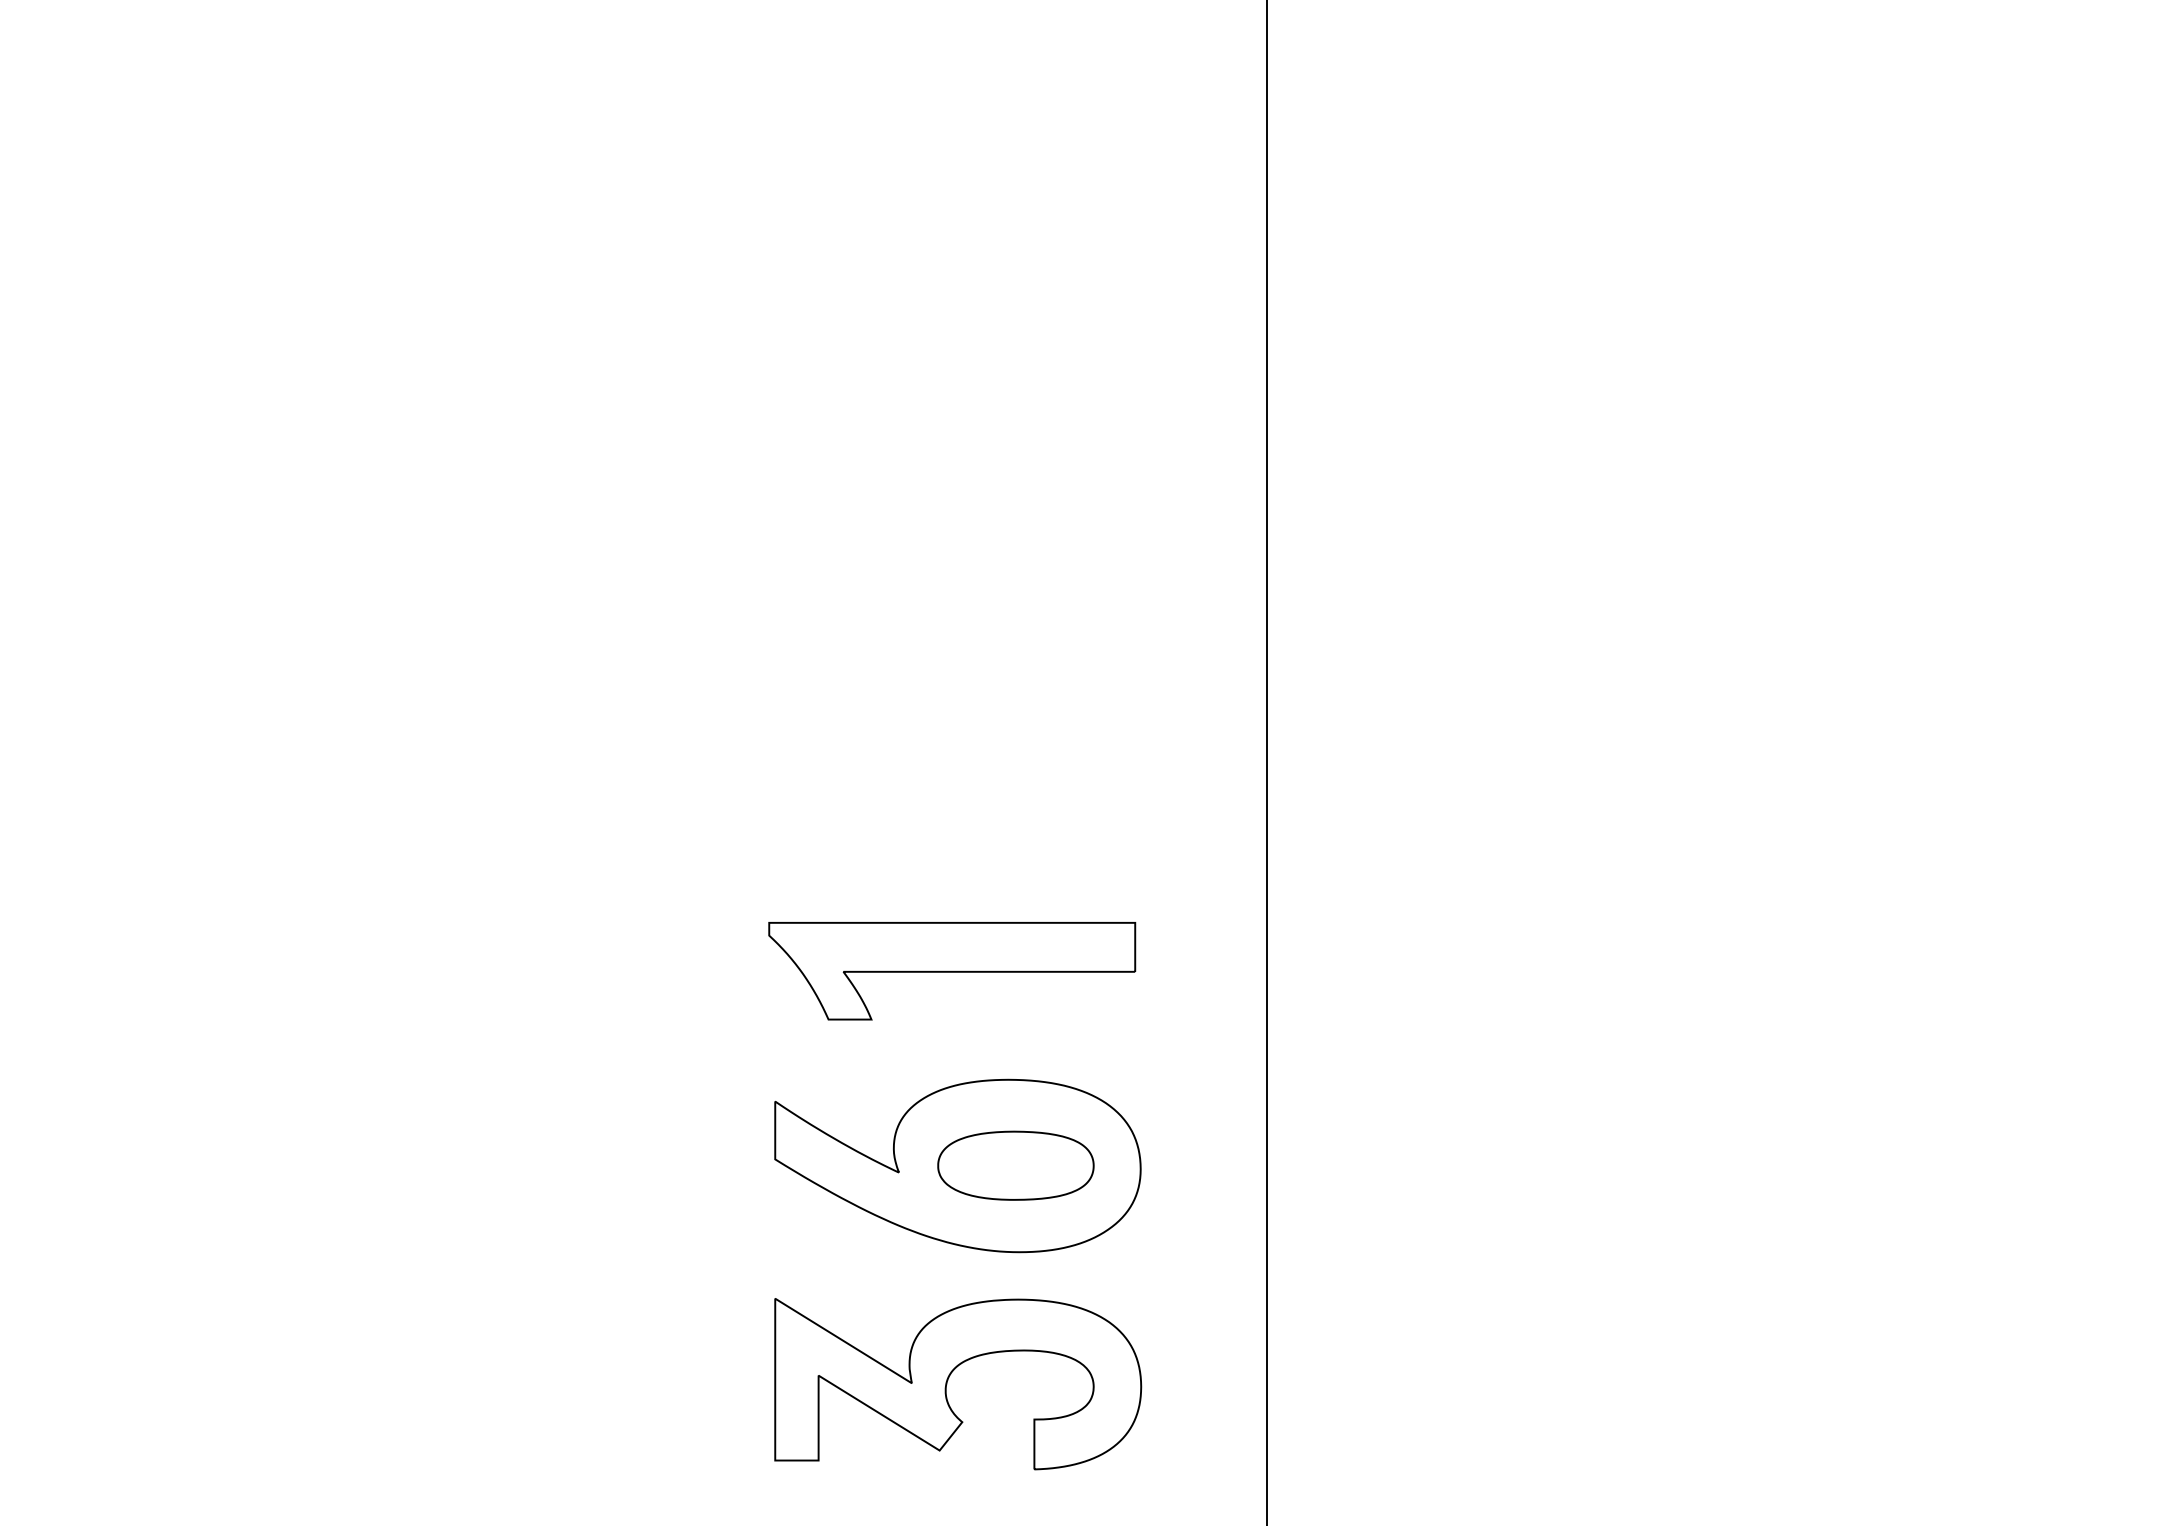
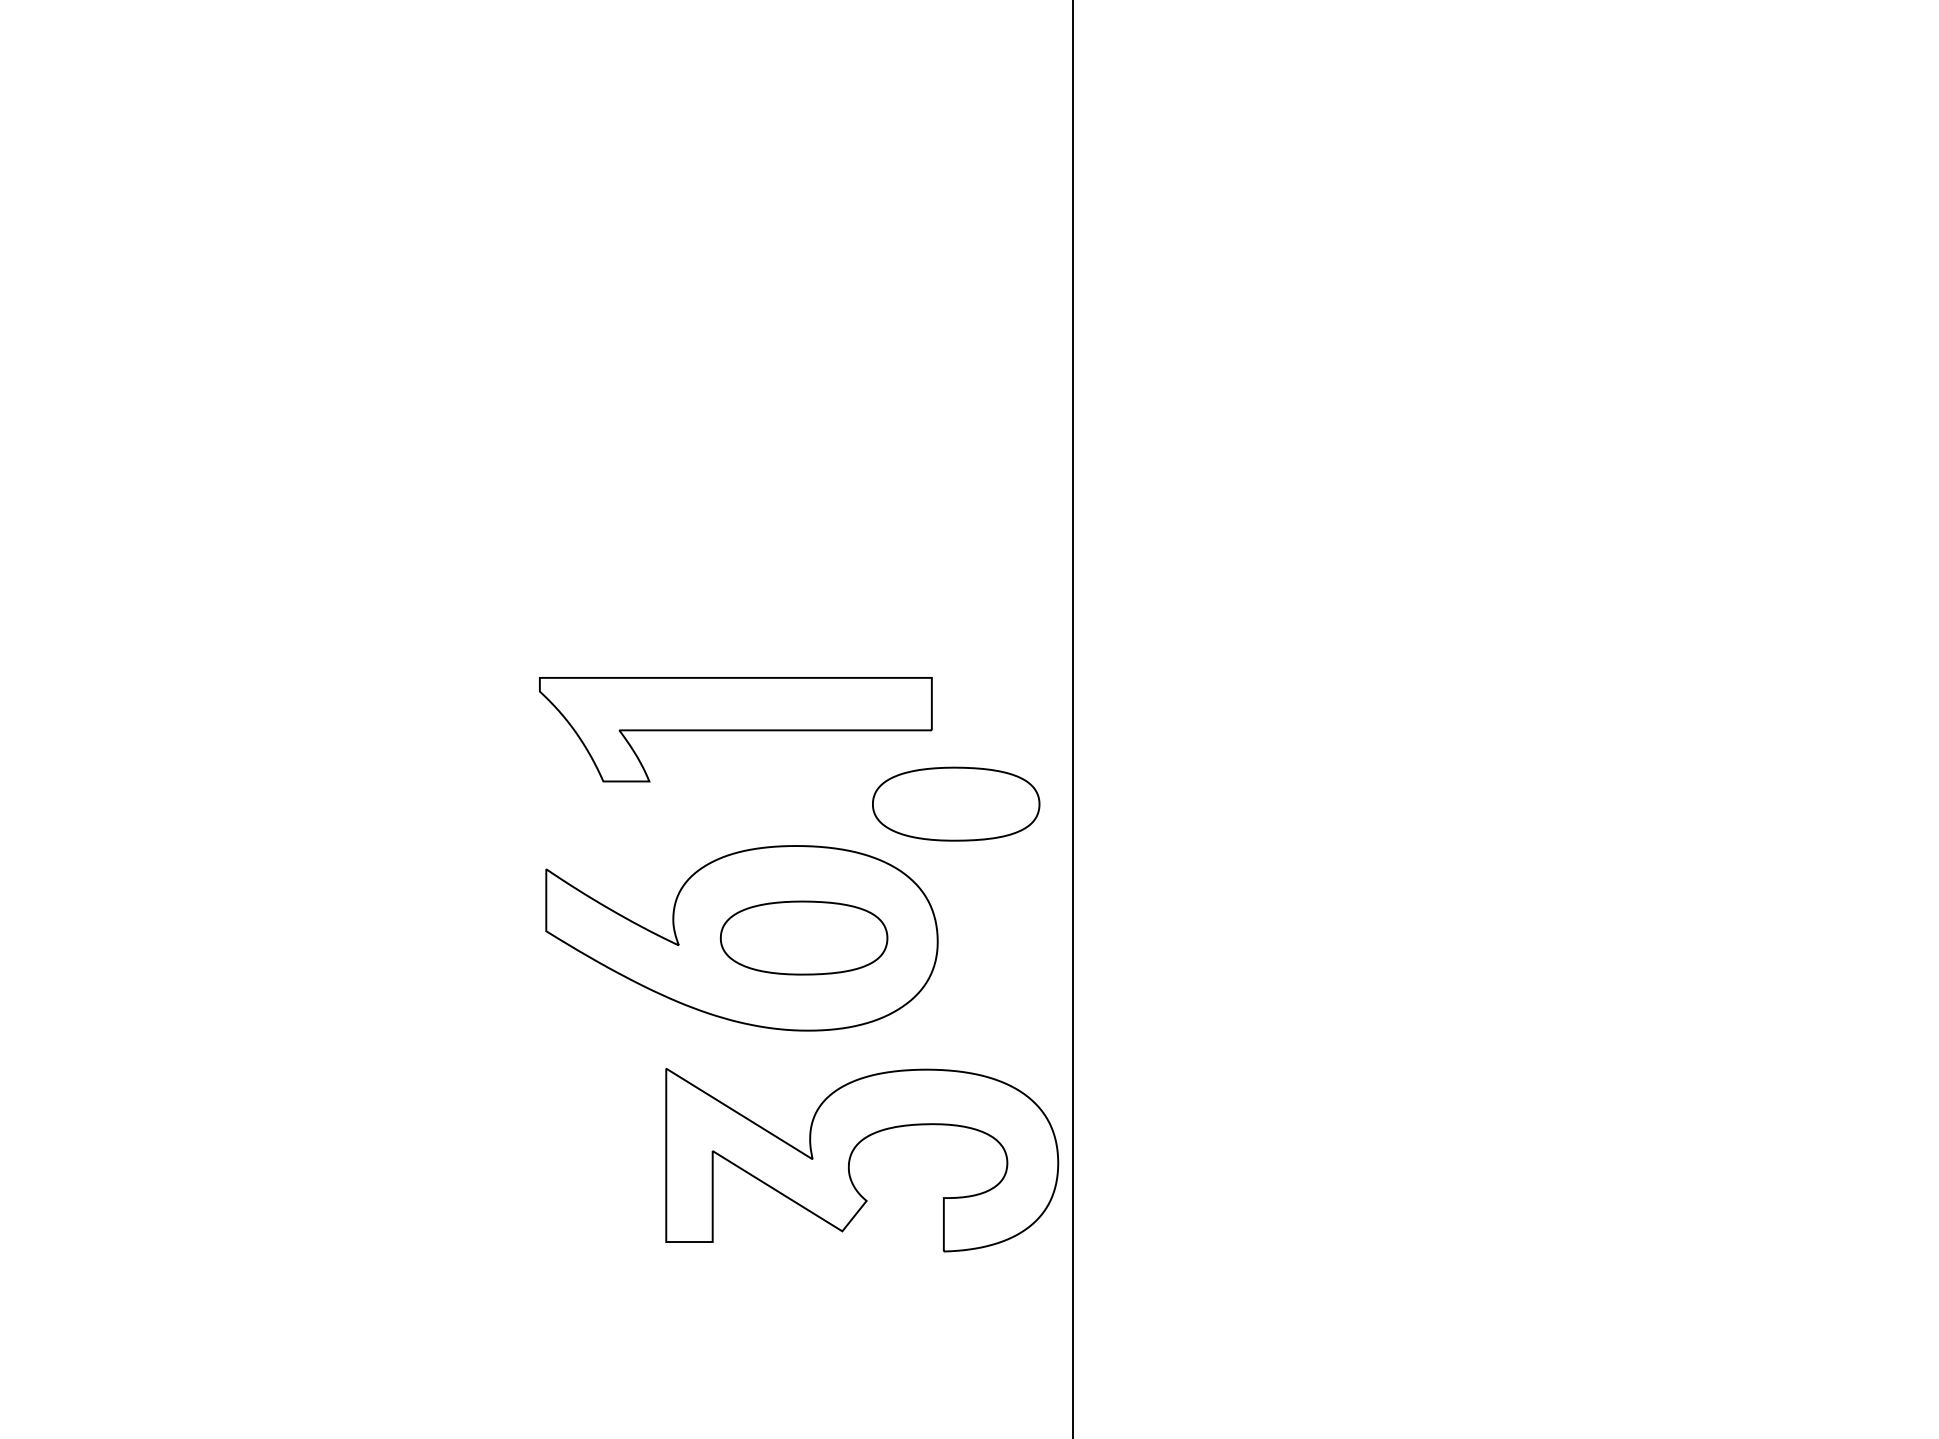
part: (1157, 1040) -> (955, 803), added
part: (948, 1380) -> (851, 1156), moved

